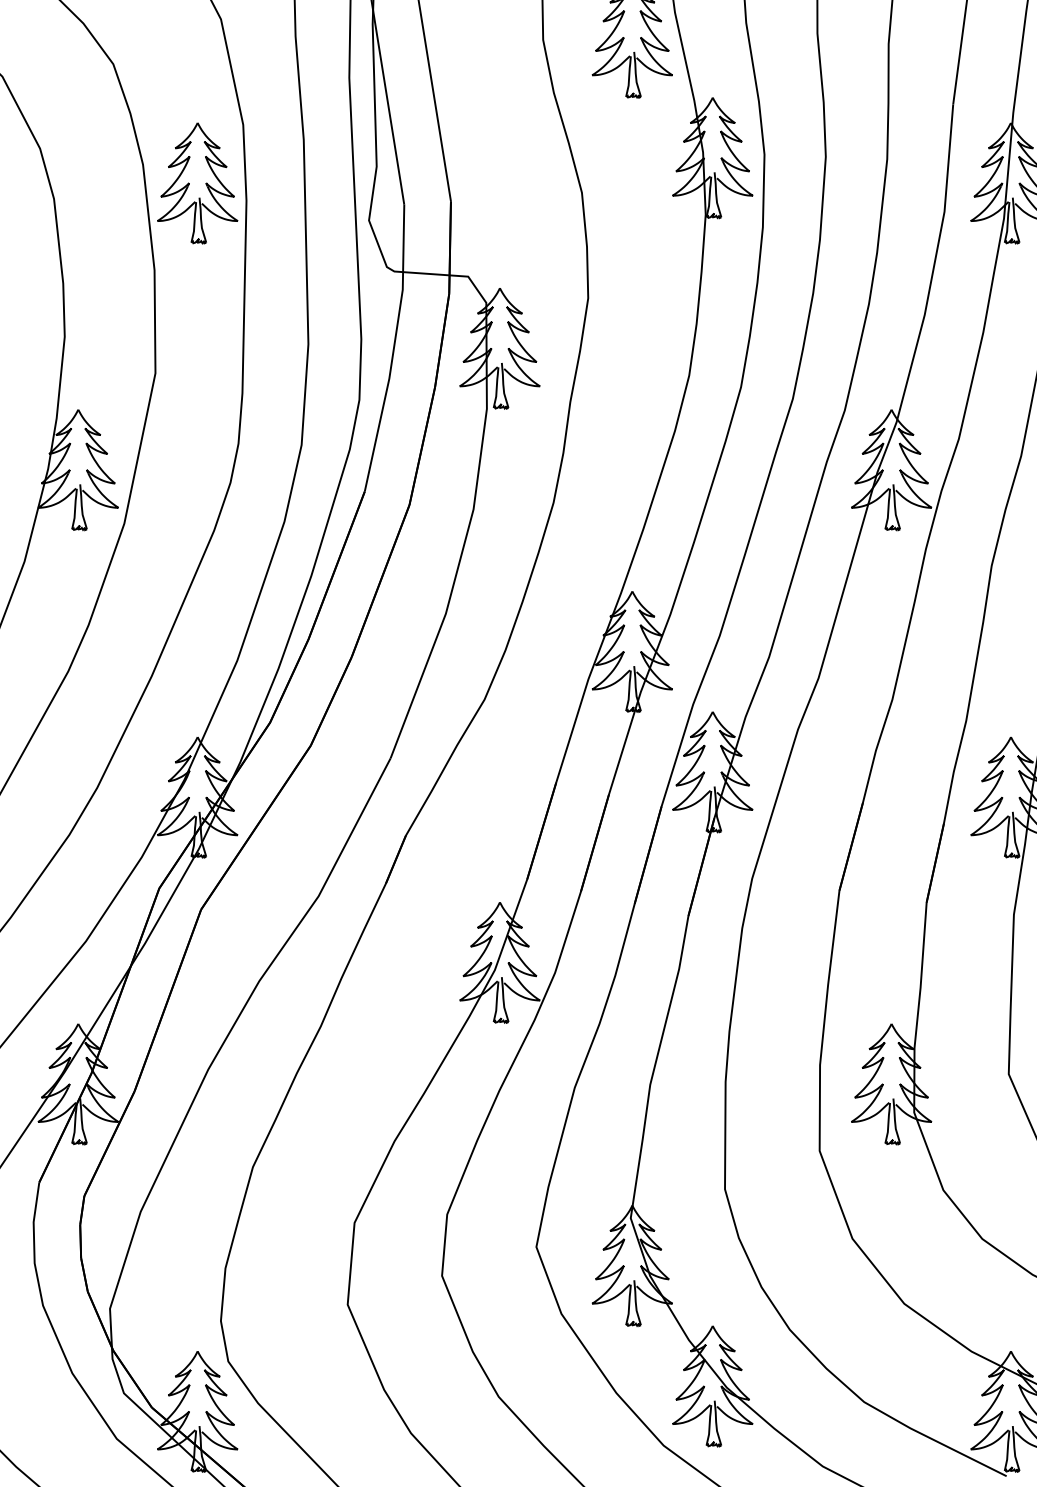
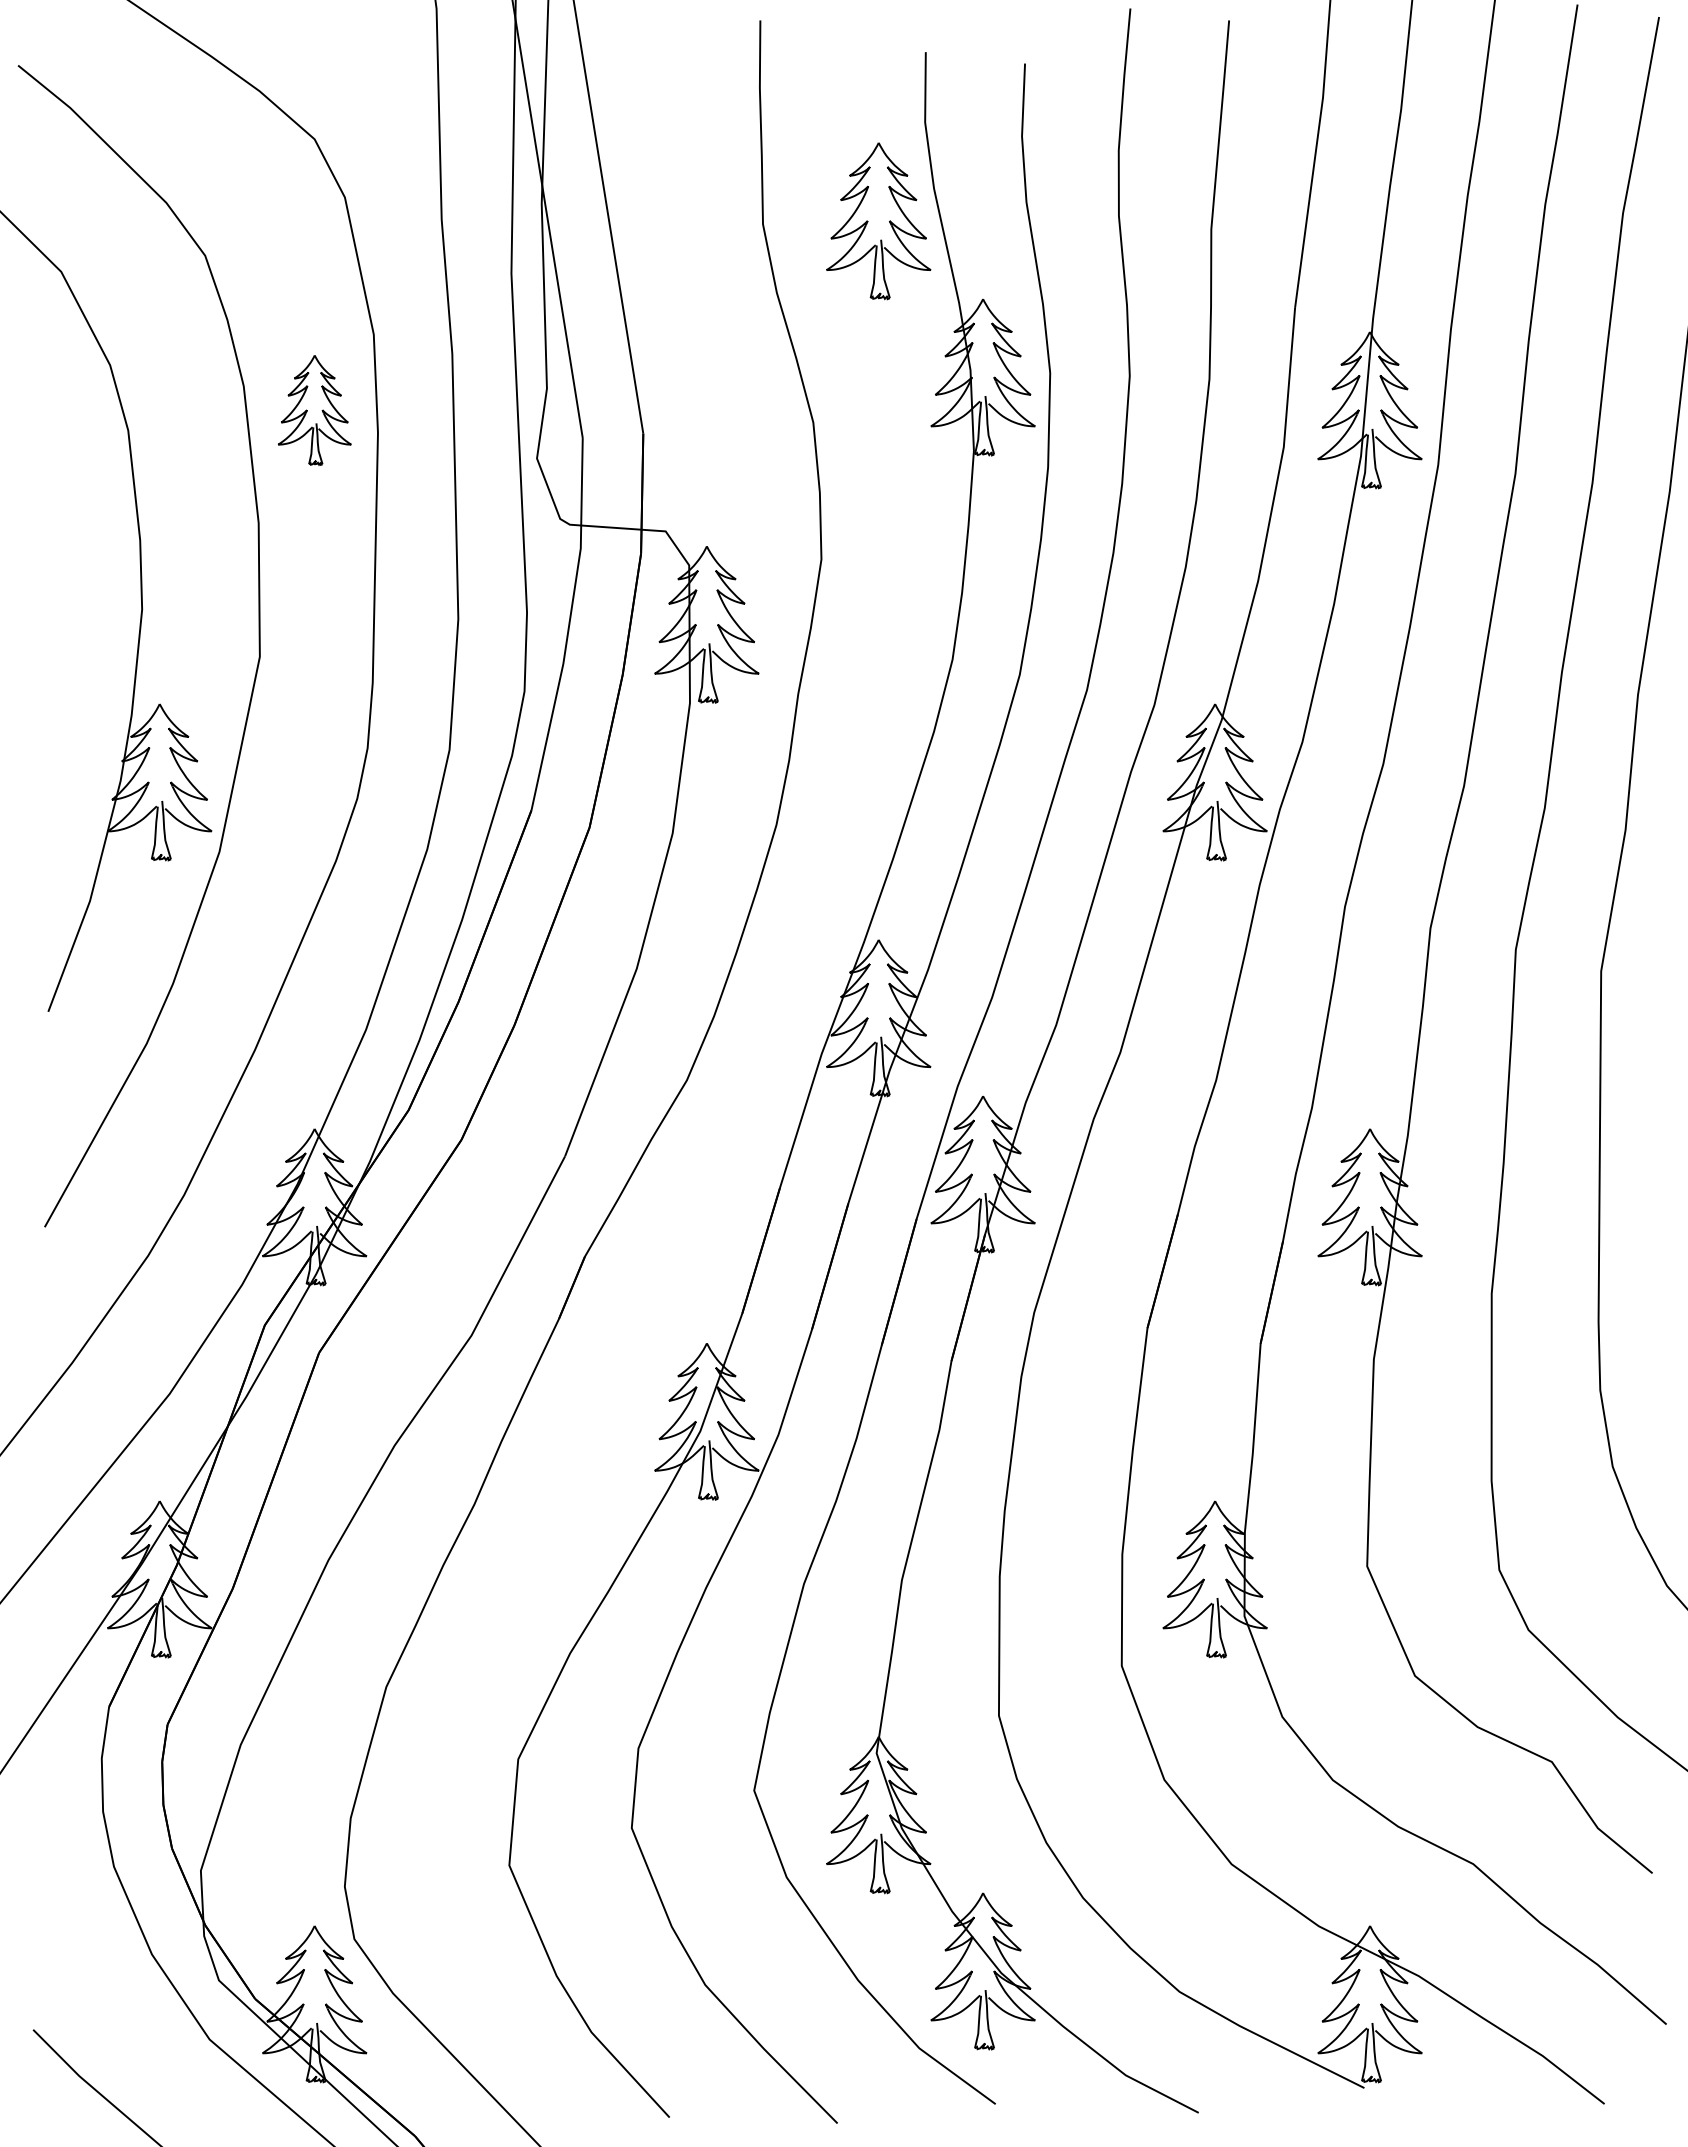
part: (197, 183) -> (314, 410), size x0.7

